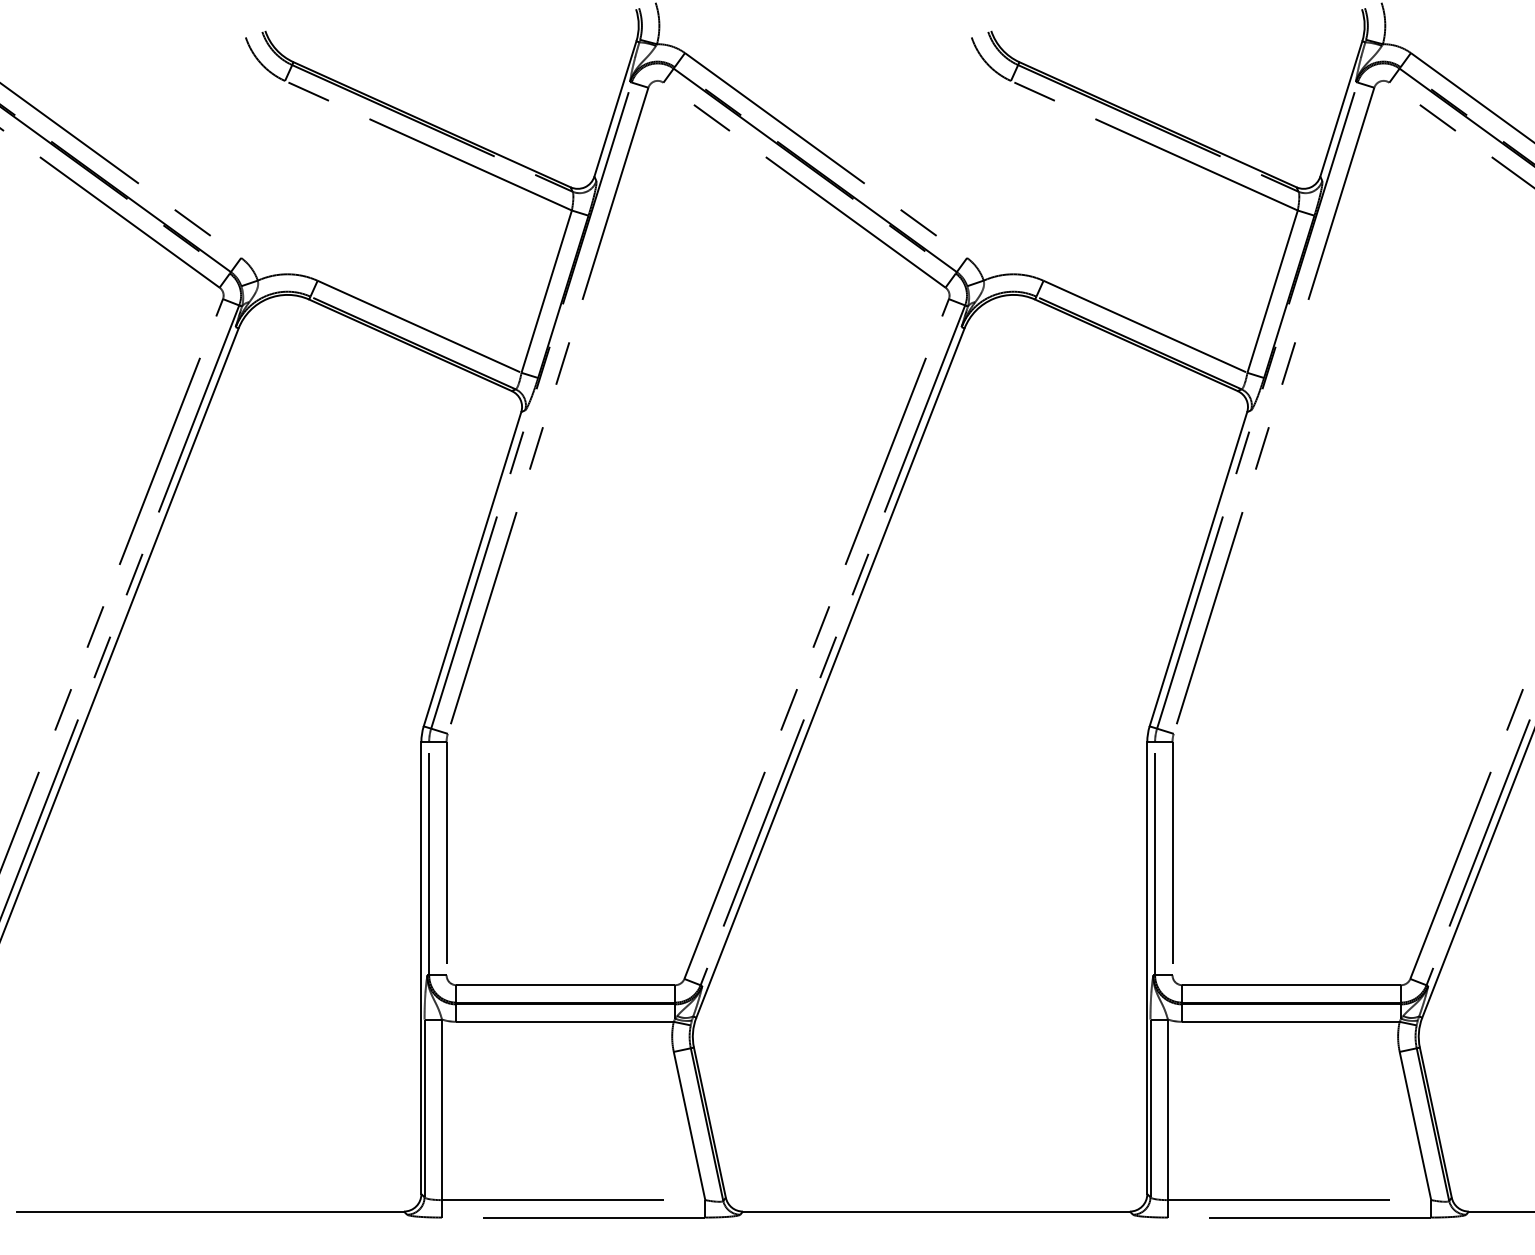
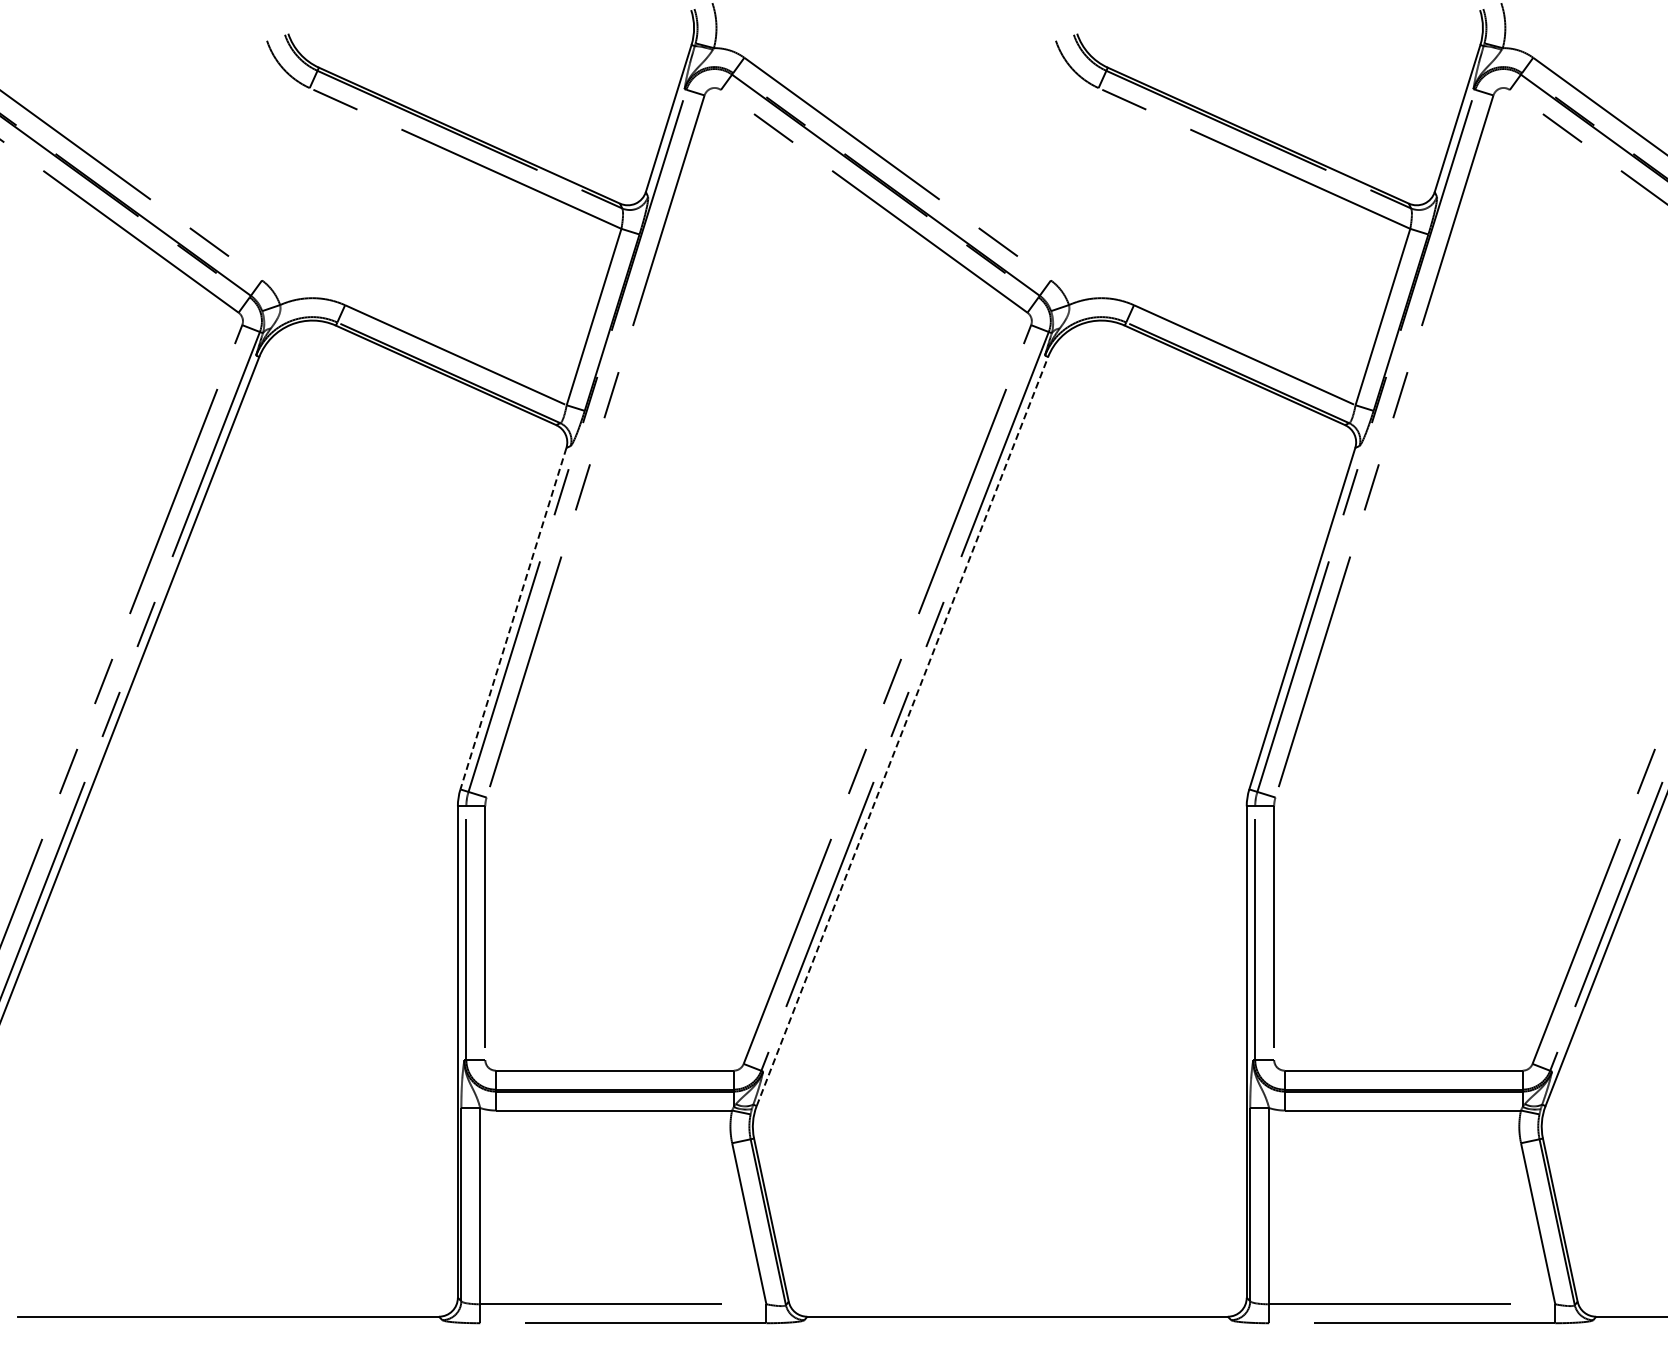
line: (472, 569) -> (513, 618), solid -> dashed
line: (830, 673) -> (902, 731), solid -> dashed

